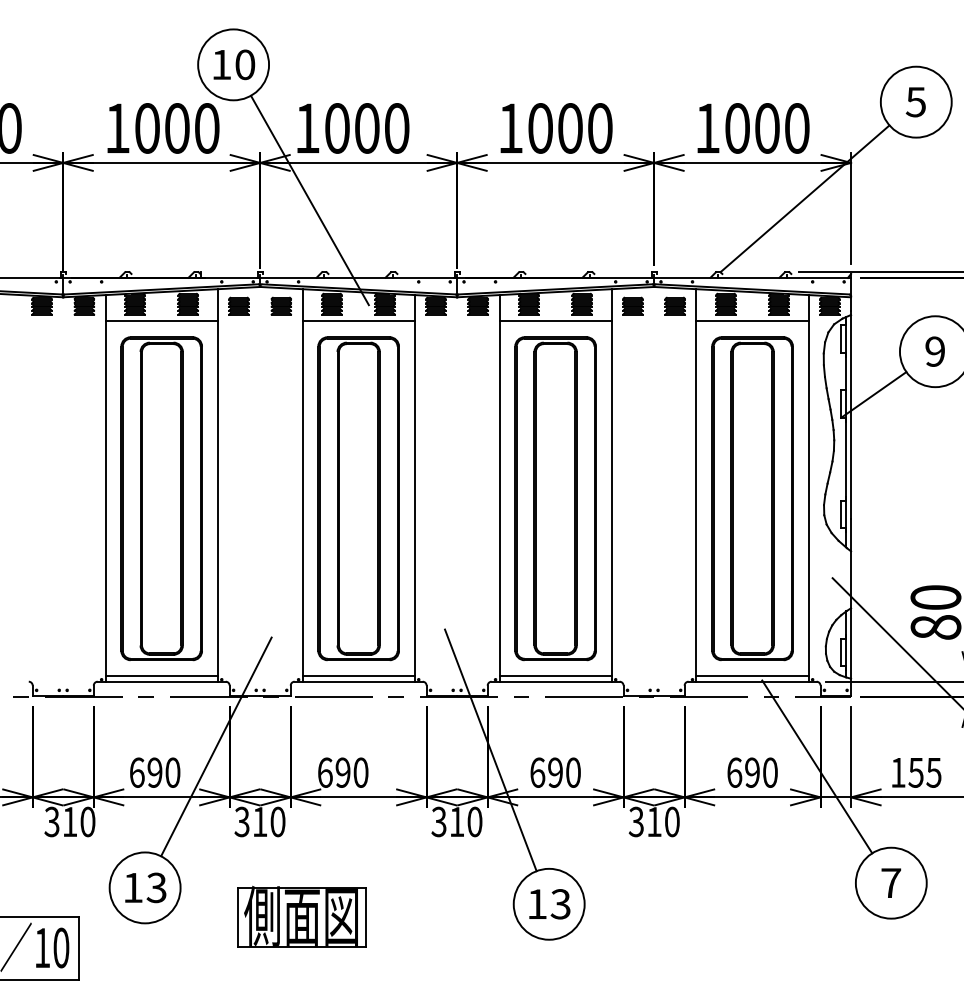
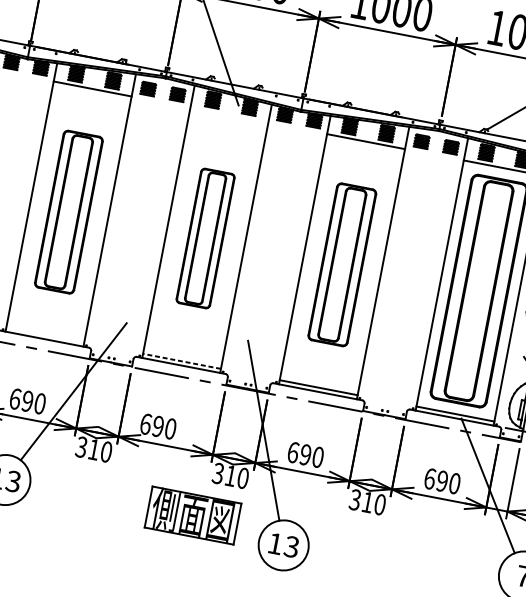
line: (358, 321) -> (229, 115), removed
part: (161, 498) -> (68, 211), size x0.7
part: (358, 498) -> (205, 238), size x0.6
part: (555, 498) -> (342, 264), size x0.7
line: (161, 675) -> (45, 334), removed
line: (358, 675) -> (181, 361), solid -> dashed
part: (301, 916) -> (192, 515), moved

